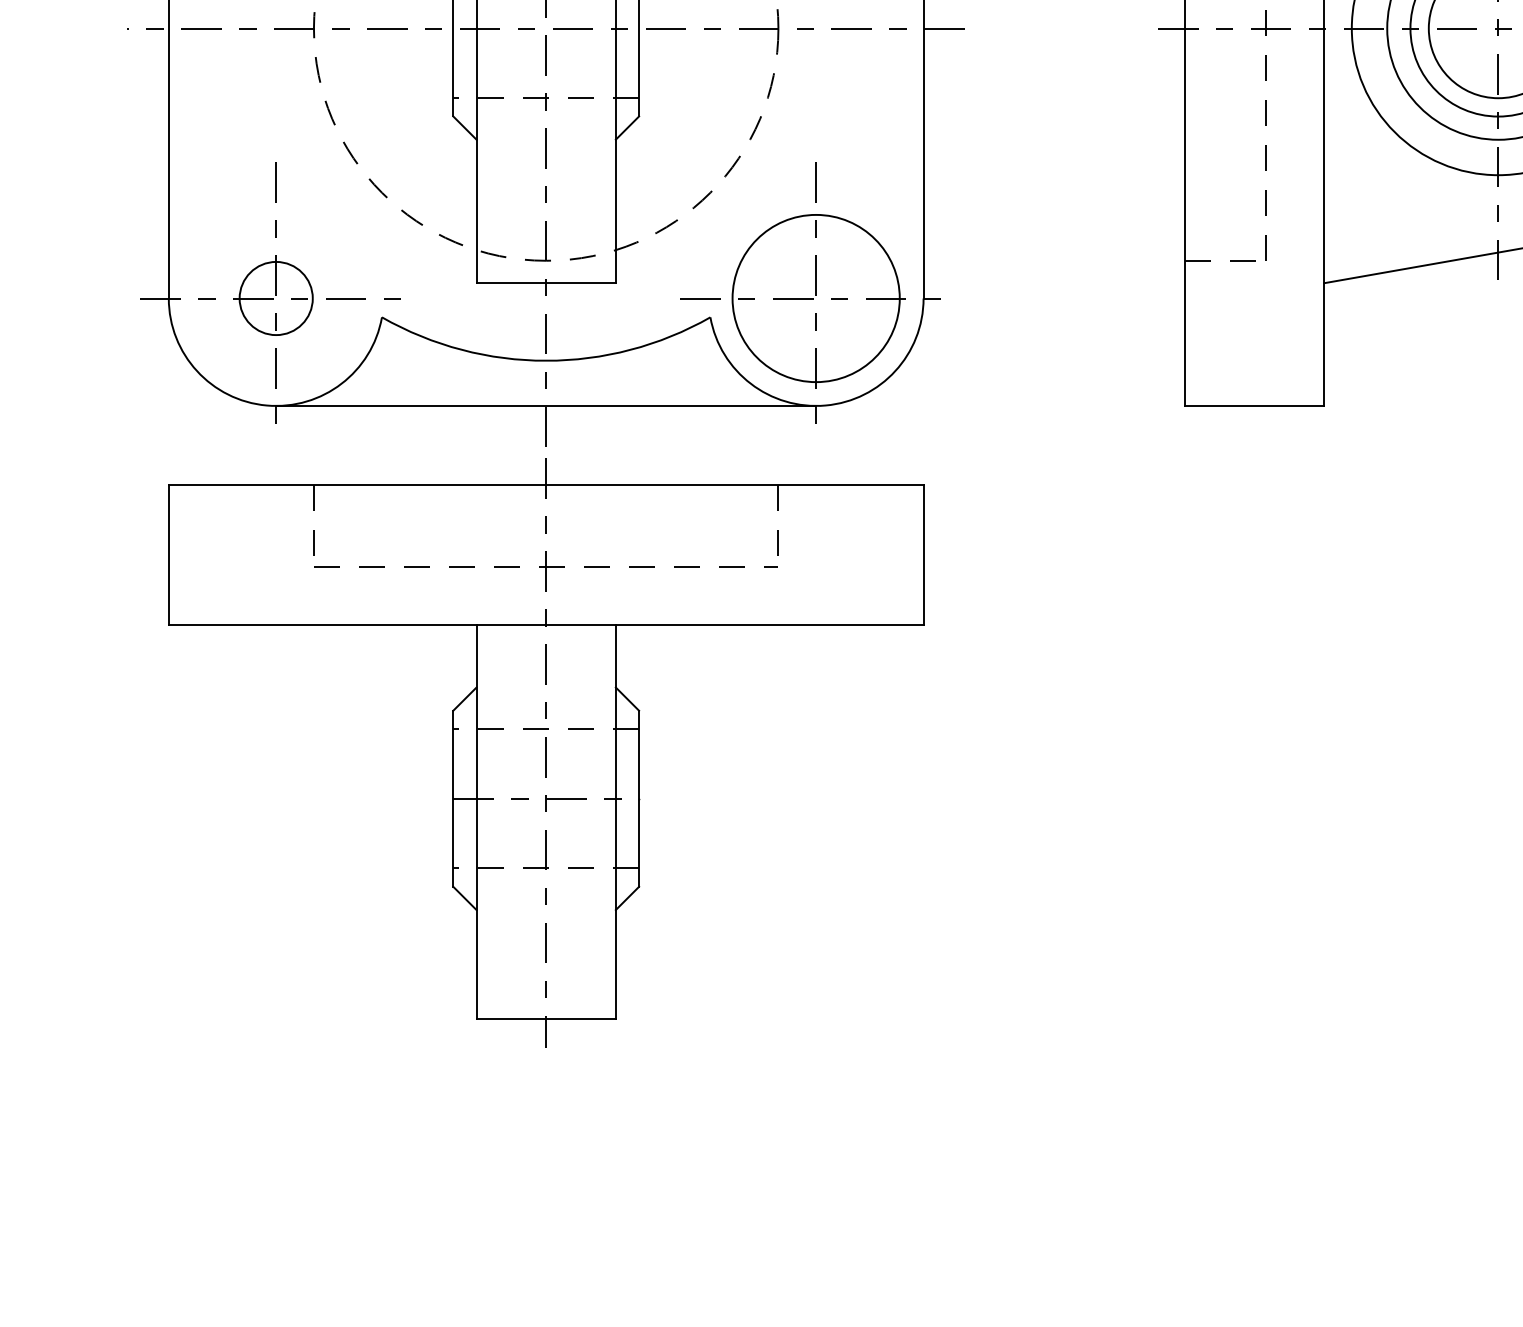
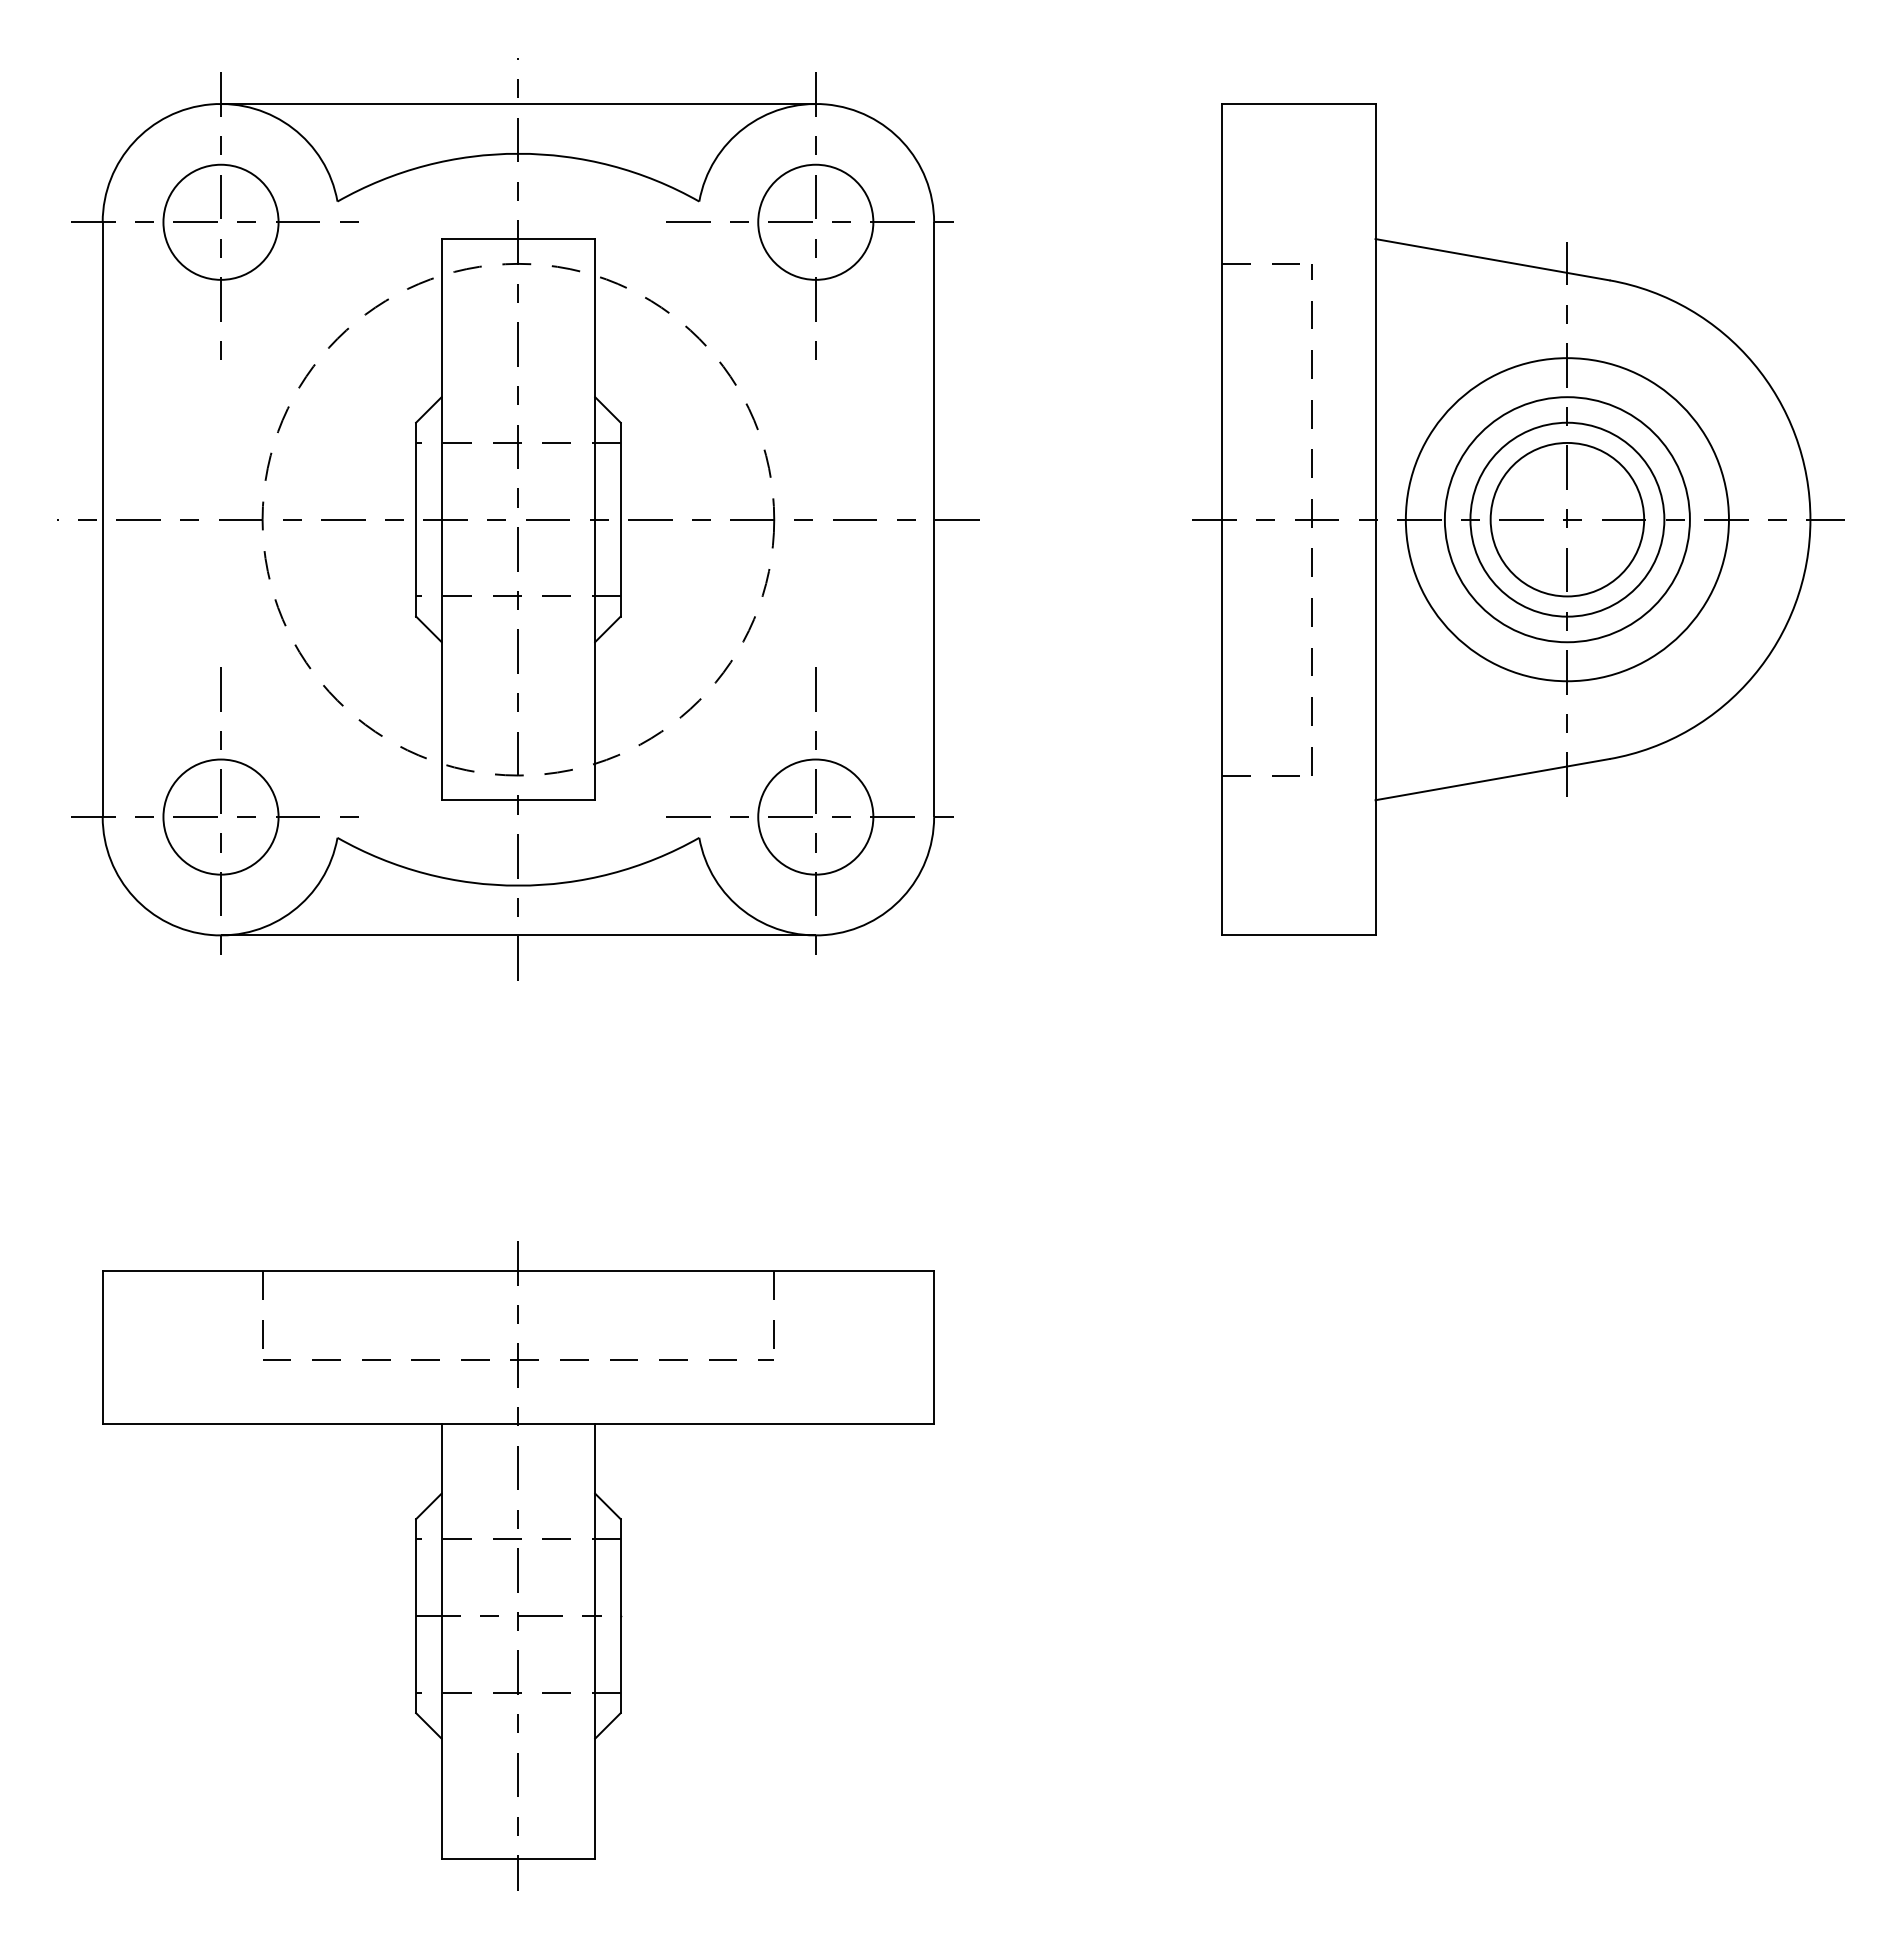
circle: (275, 297) -> (220, 816), size x1.43
circle: (815, 297) -> (815, 816), size x0.62
part: (546, 752) -> (518, 1565), moved

